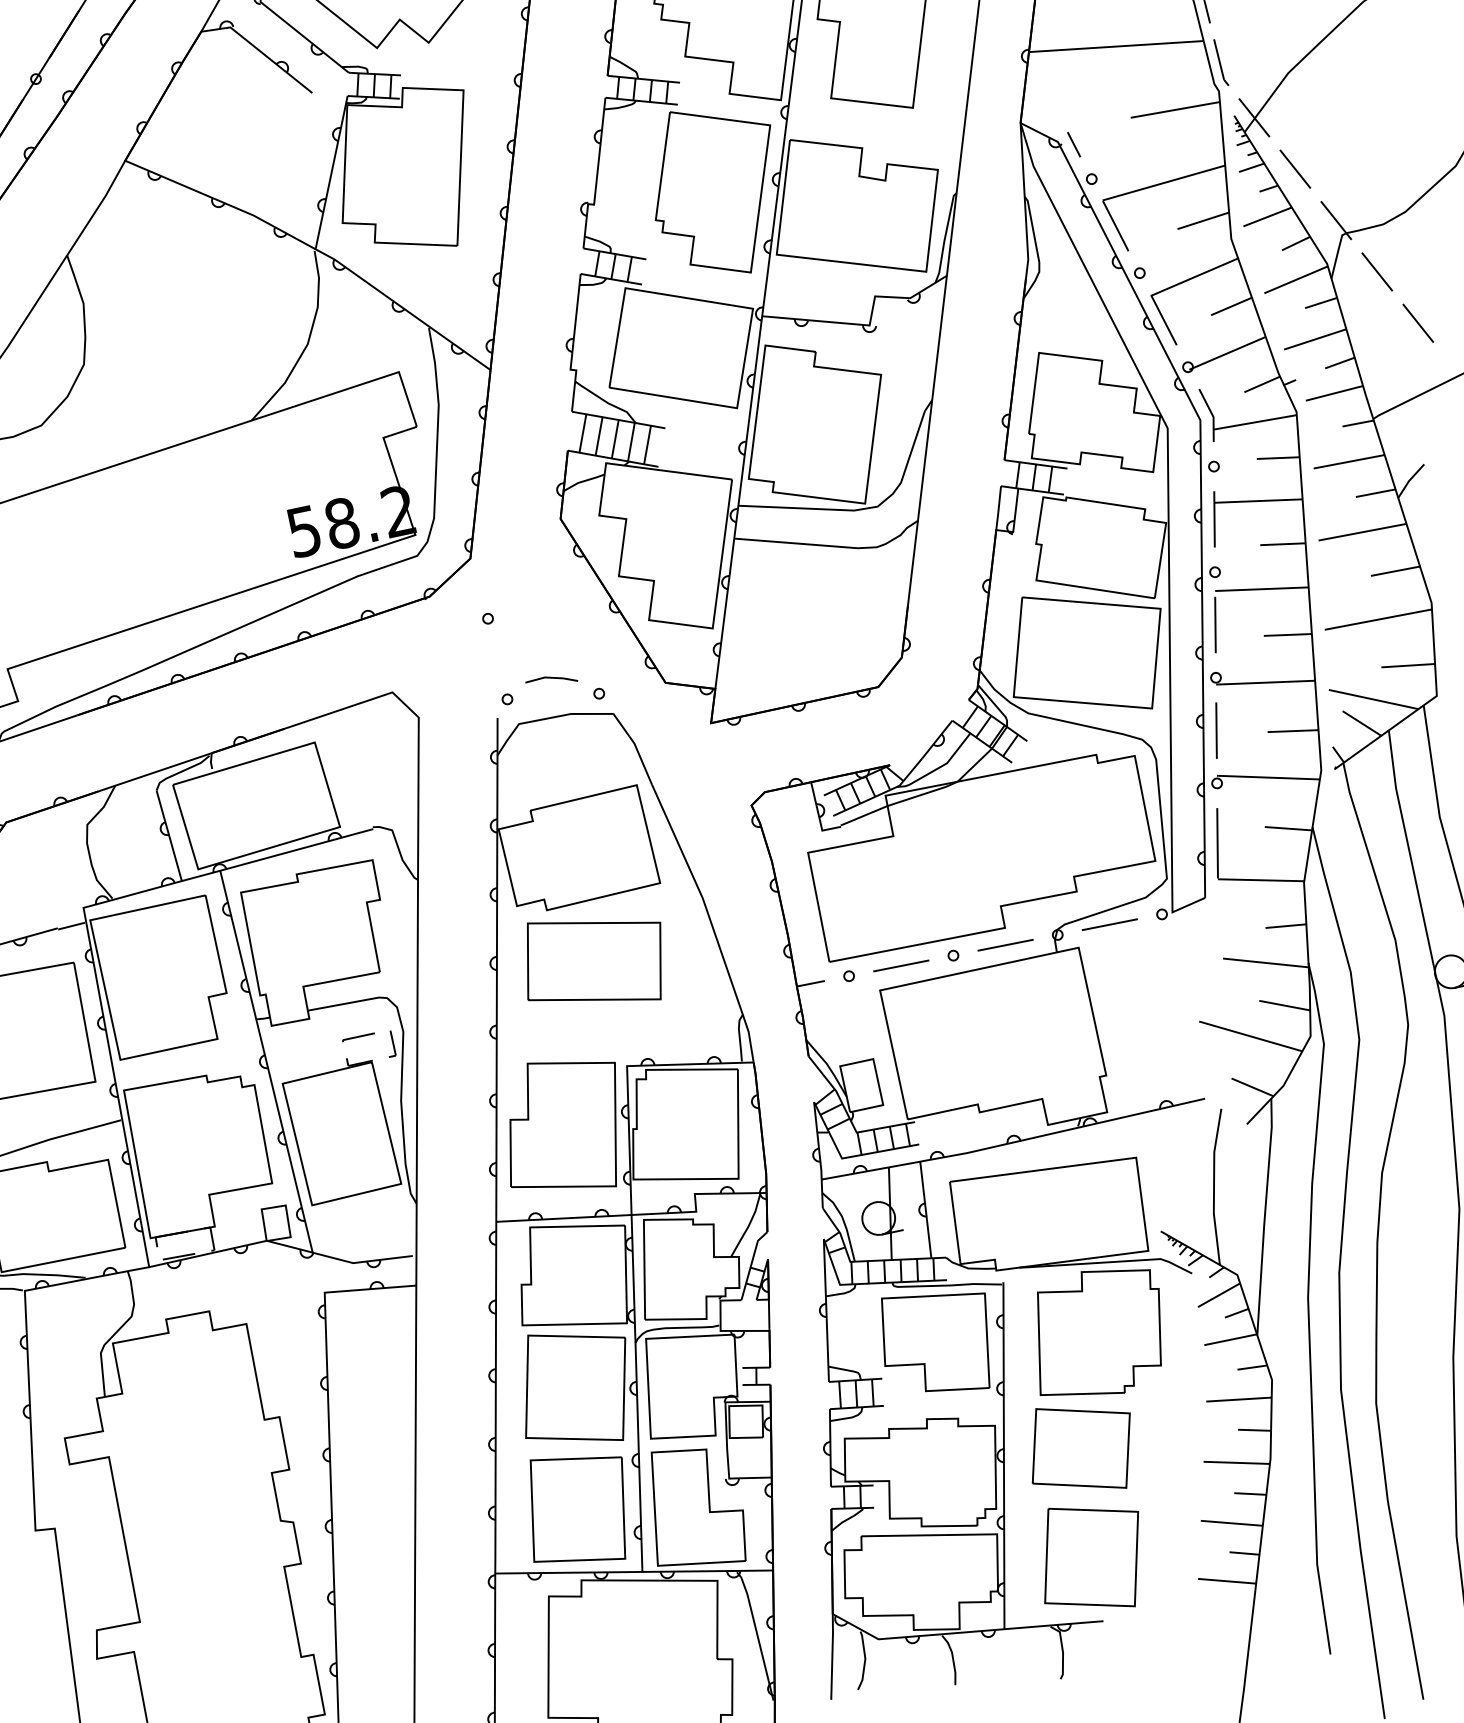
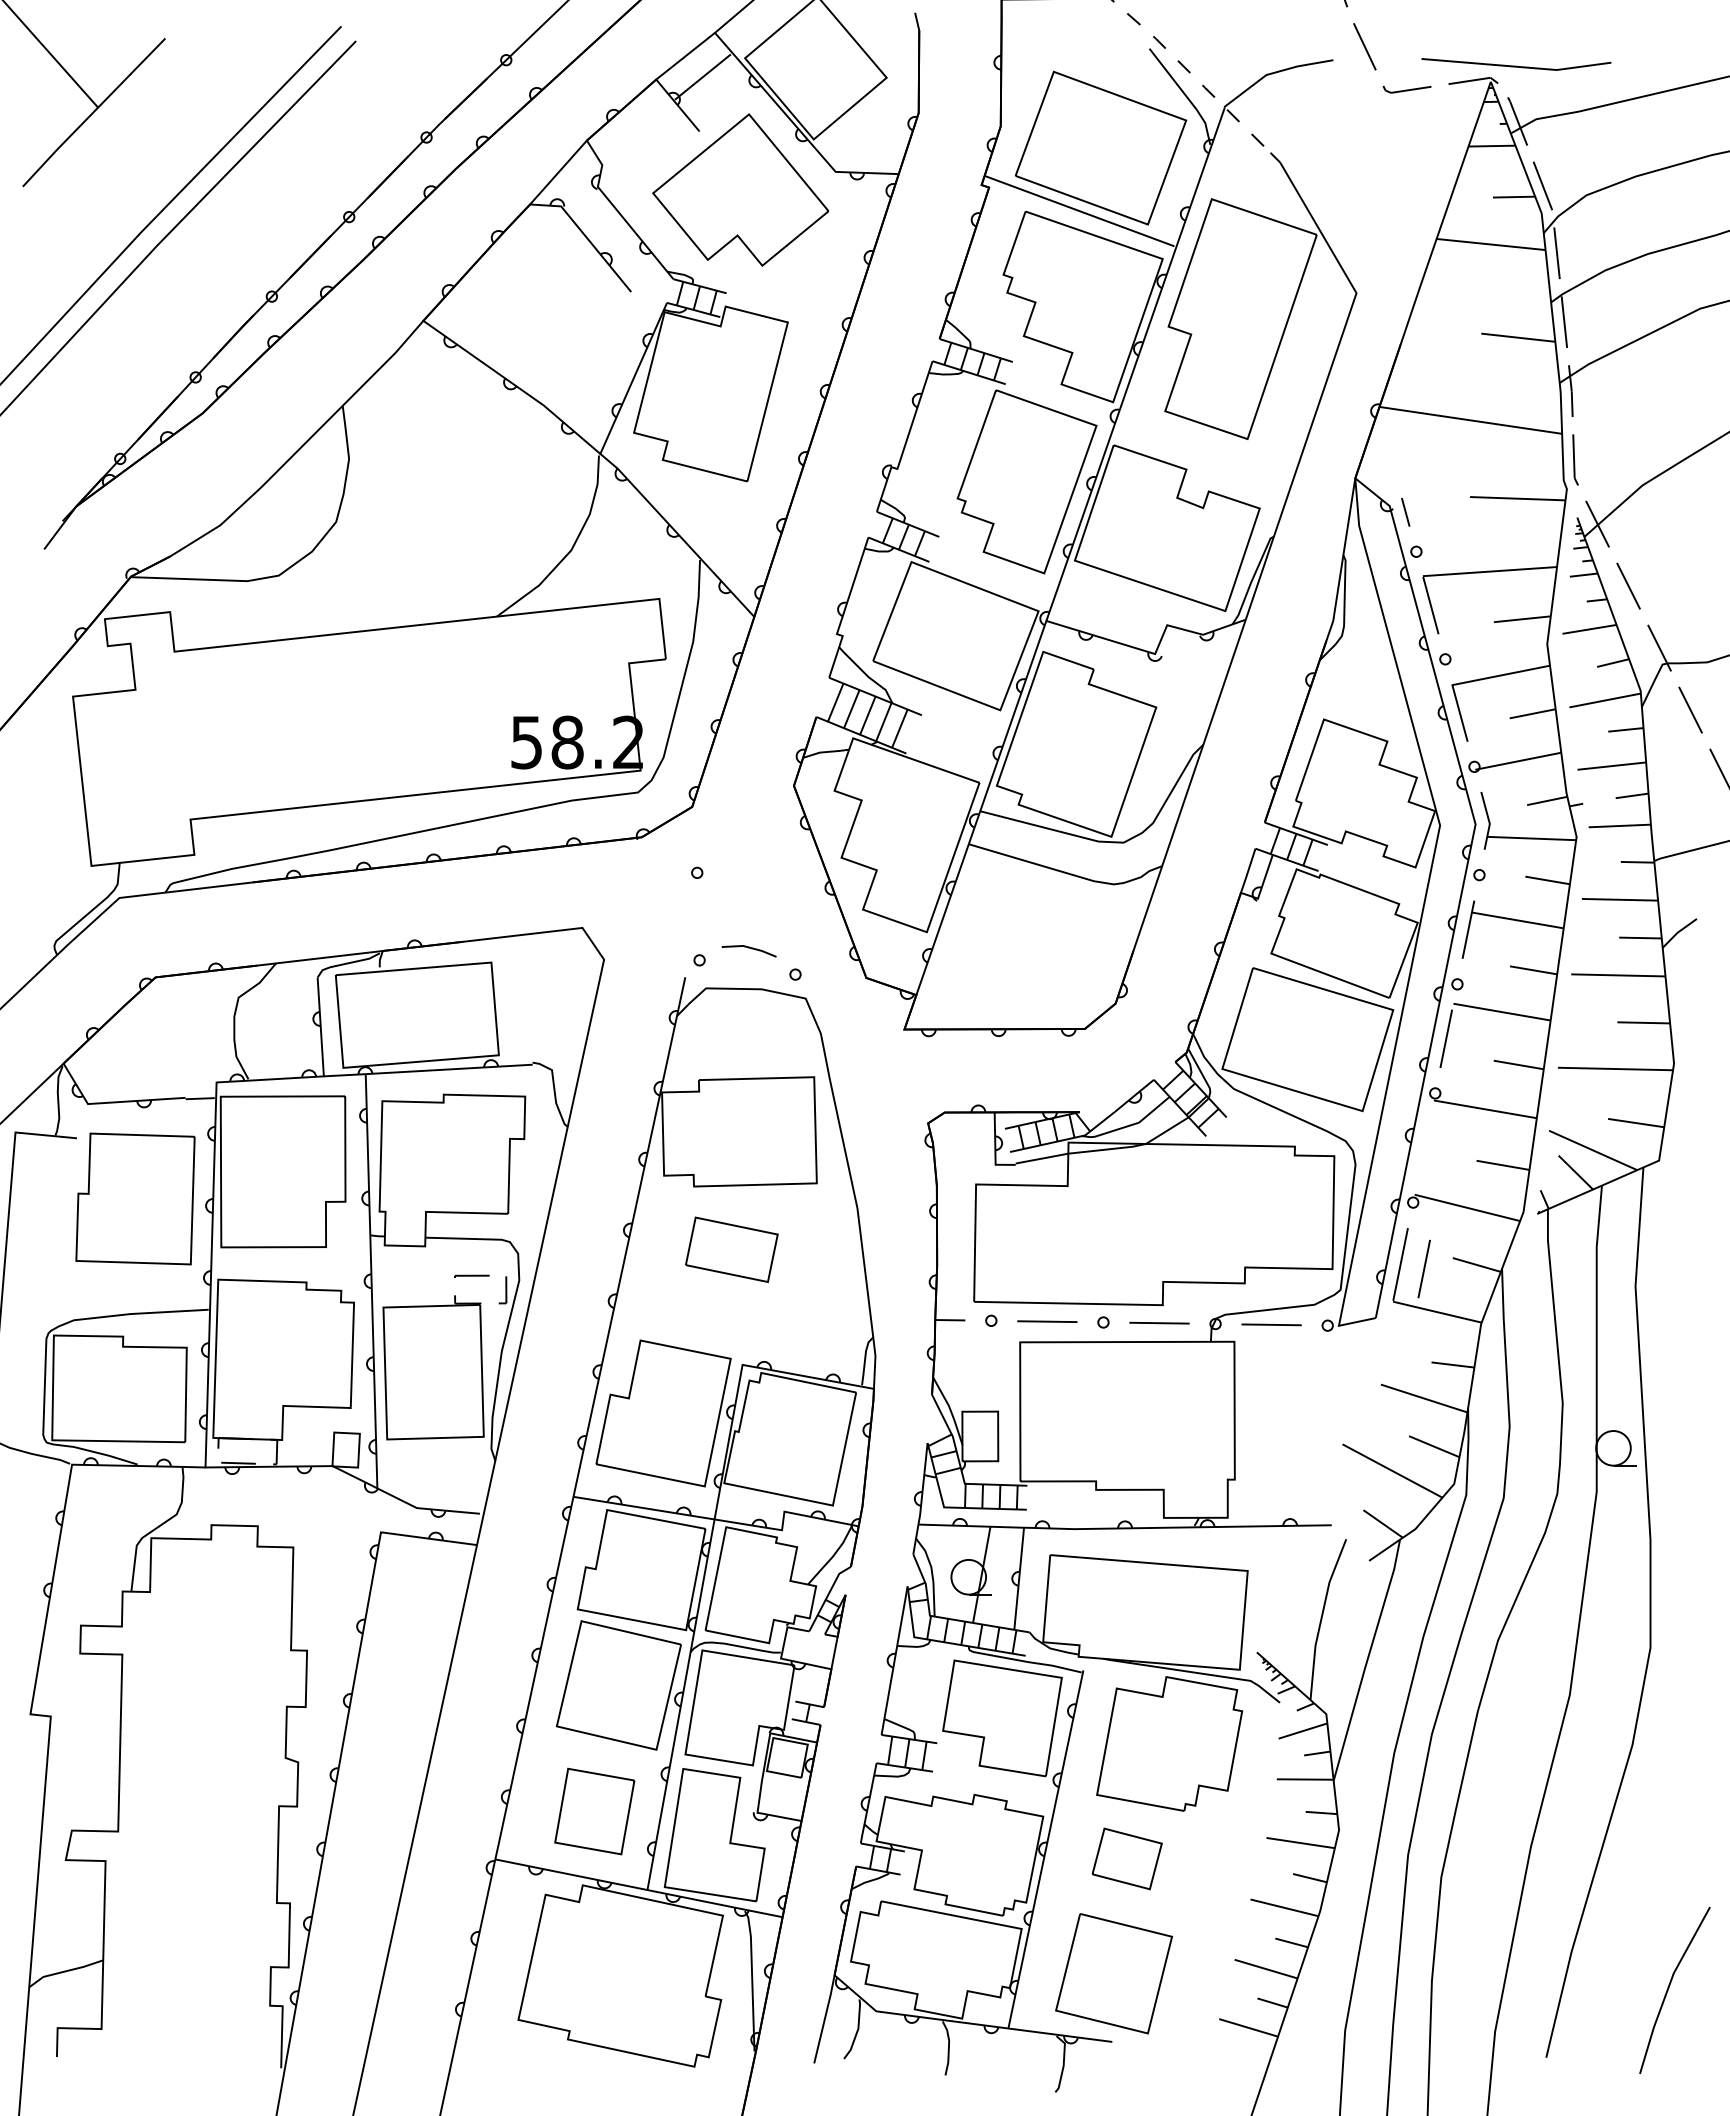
line: (1215, 730) -> (1423, 1268), moved
part: (594, 961) -> (731, 1249), size x0.6
part: (1080, 1448) -> (1126, 1858), size x0.6
part: (577, 1509) -> (594, 1811), size x0.7

